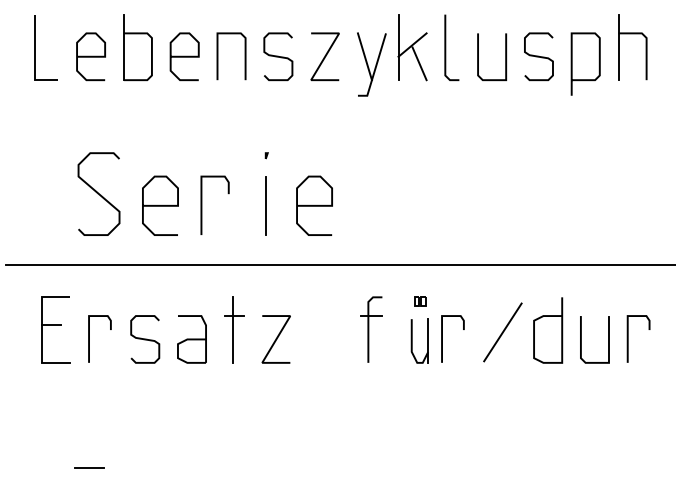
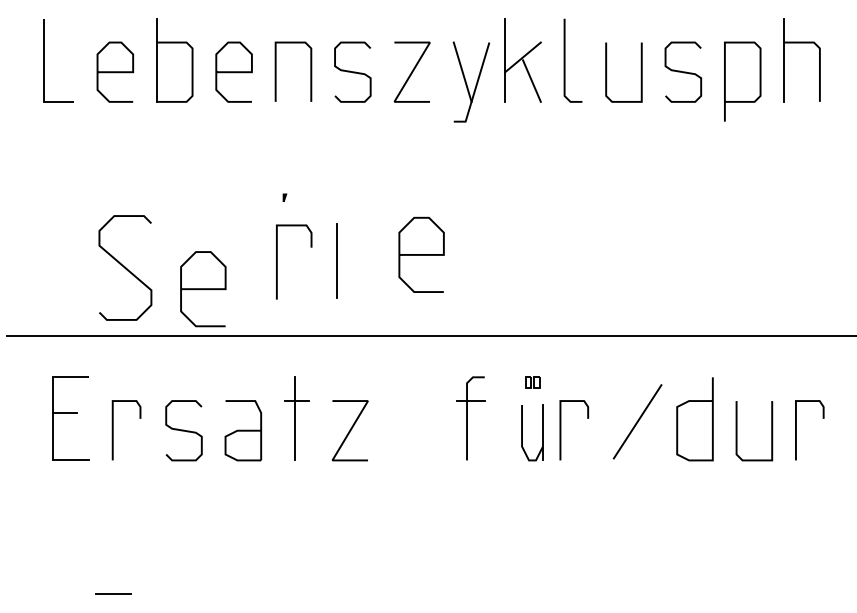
part: (266, 155) -> (284, 197), moved
curve: (98, 193) -> (124, 267), moved
line: (202, 204) -> (278, 260), moved
curve: (160, 205) -> (203, 288), moved
curve: (314, 205) -> (421, 254), moved

